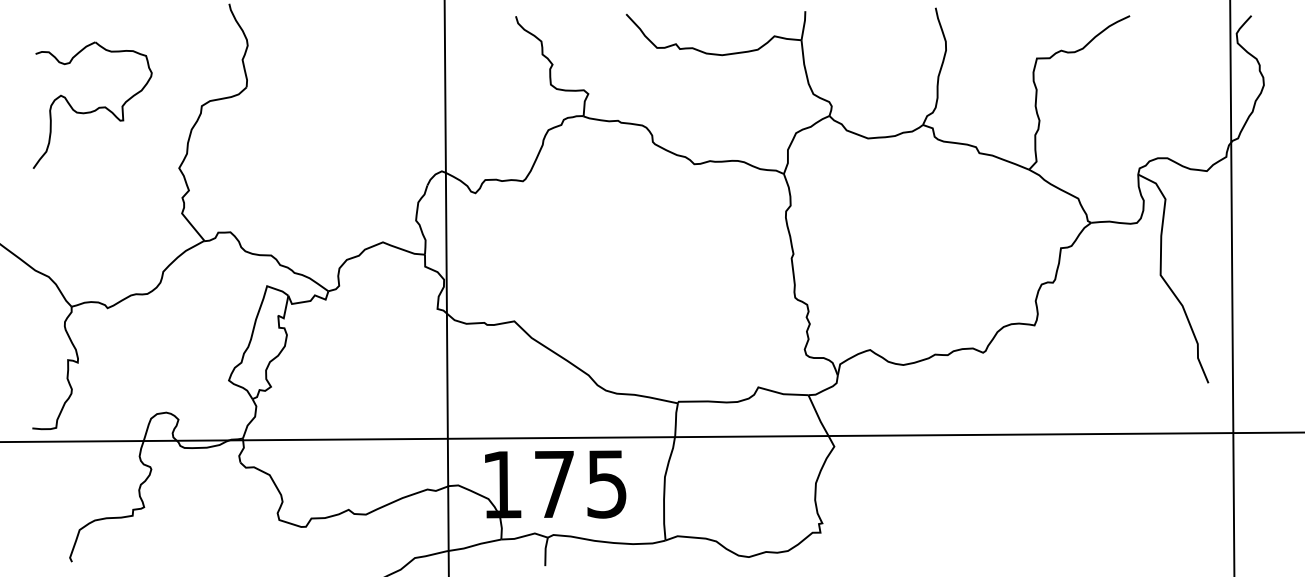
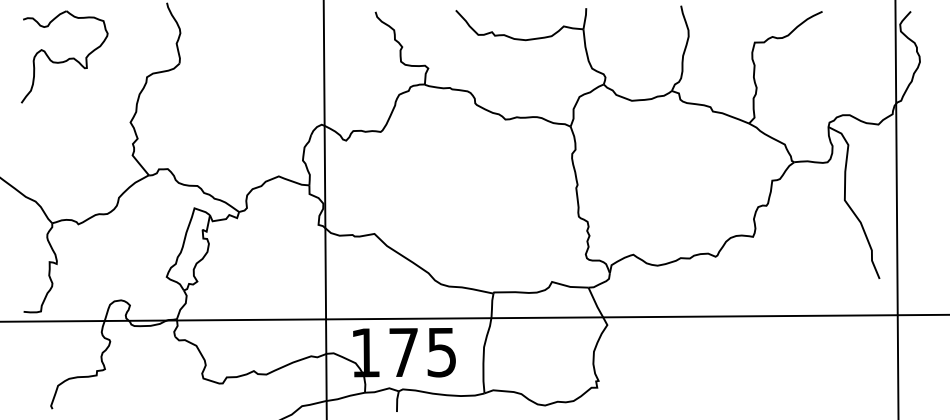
part: (92, 104) -> (64, 56), moved

